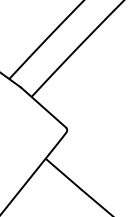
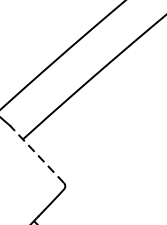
line: (43, 107) -> (37, 154), solid -> dashed

